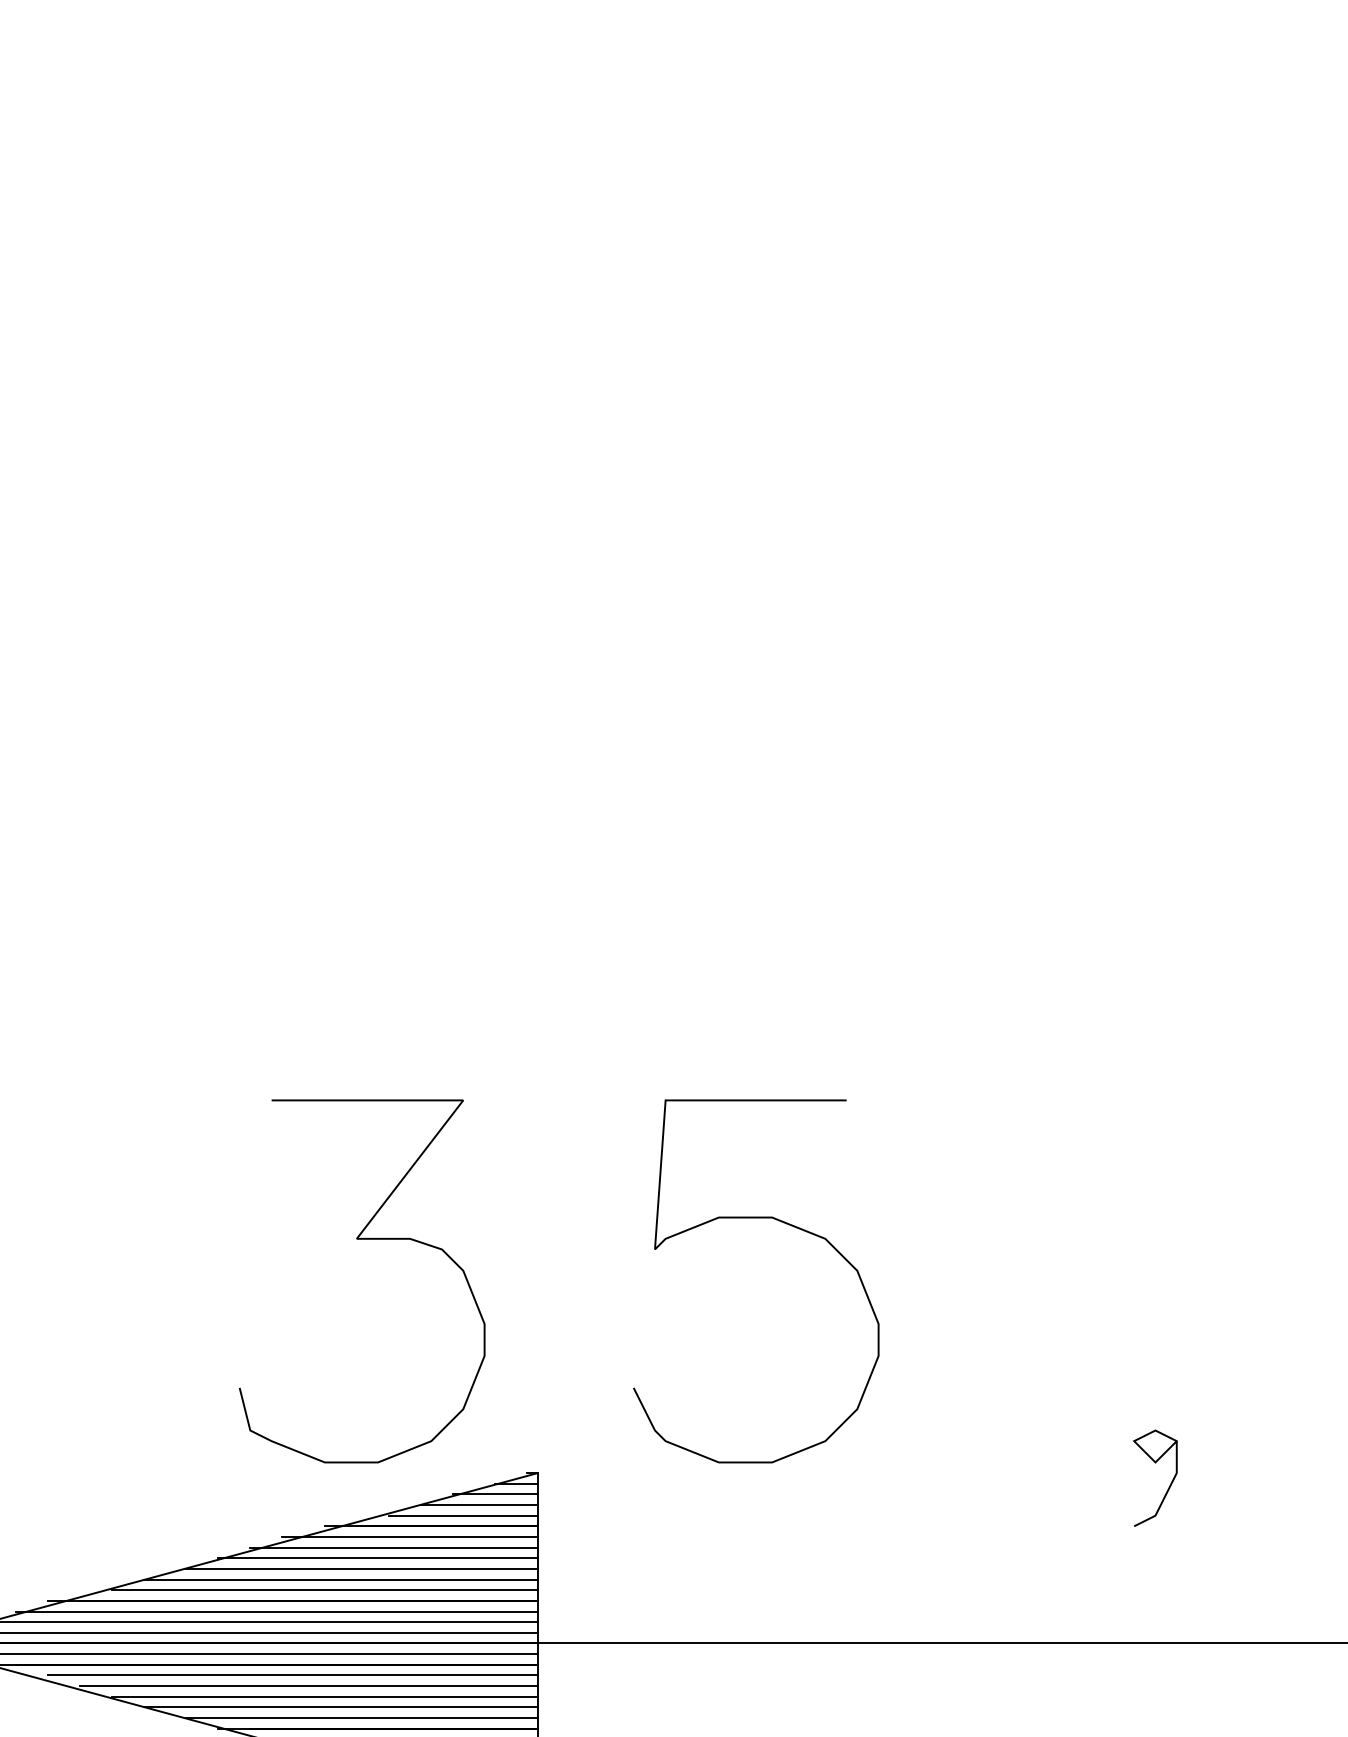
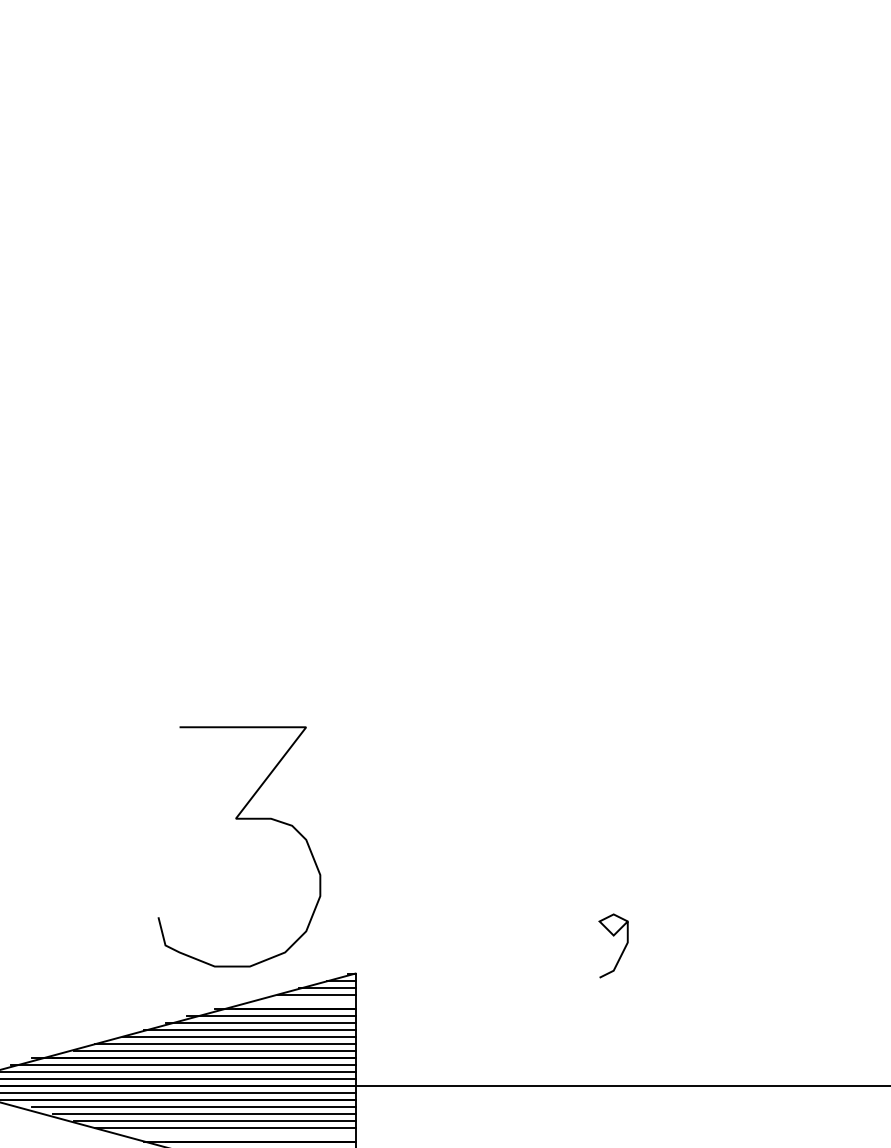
curve: (755, 1218) -> (499, 805), removed
curve: (1155, 1463) -> (613, 936), moved
line: (462, 1515) -> (305, 1001), removed
line: (362, 1718) -> (239, 1135), removed

